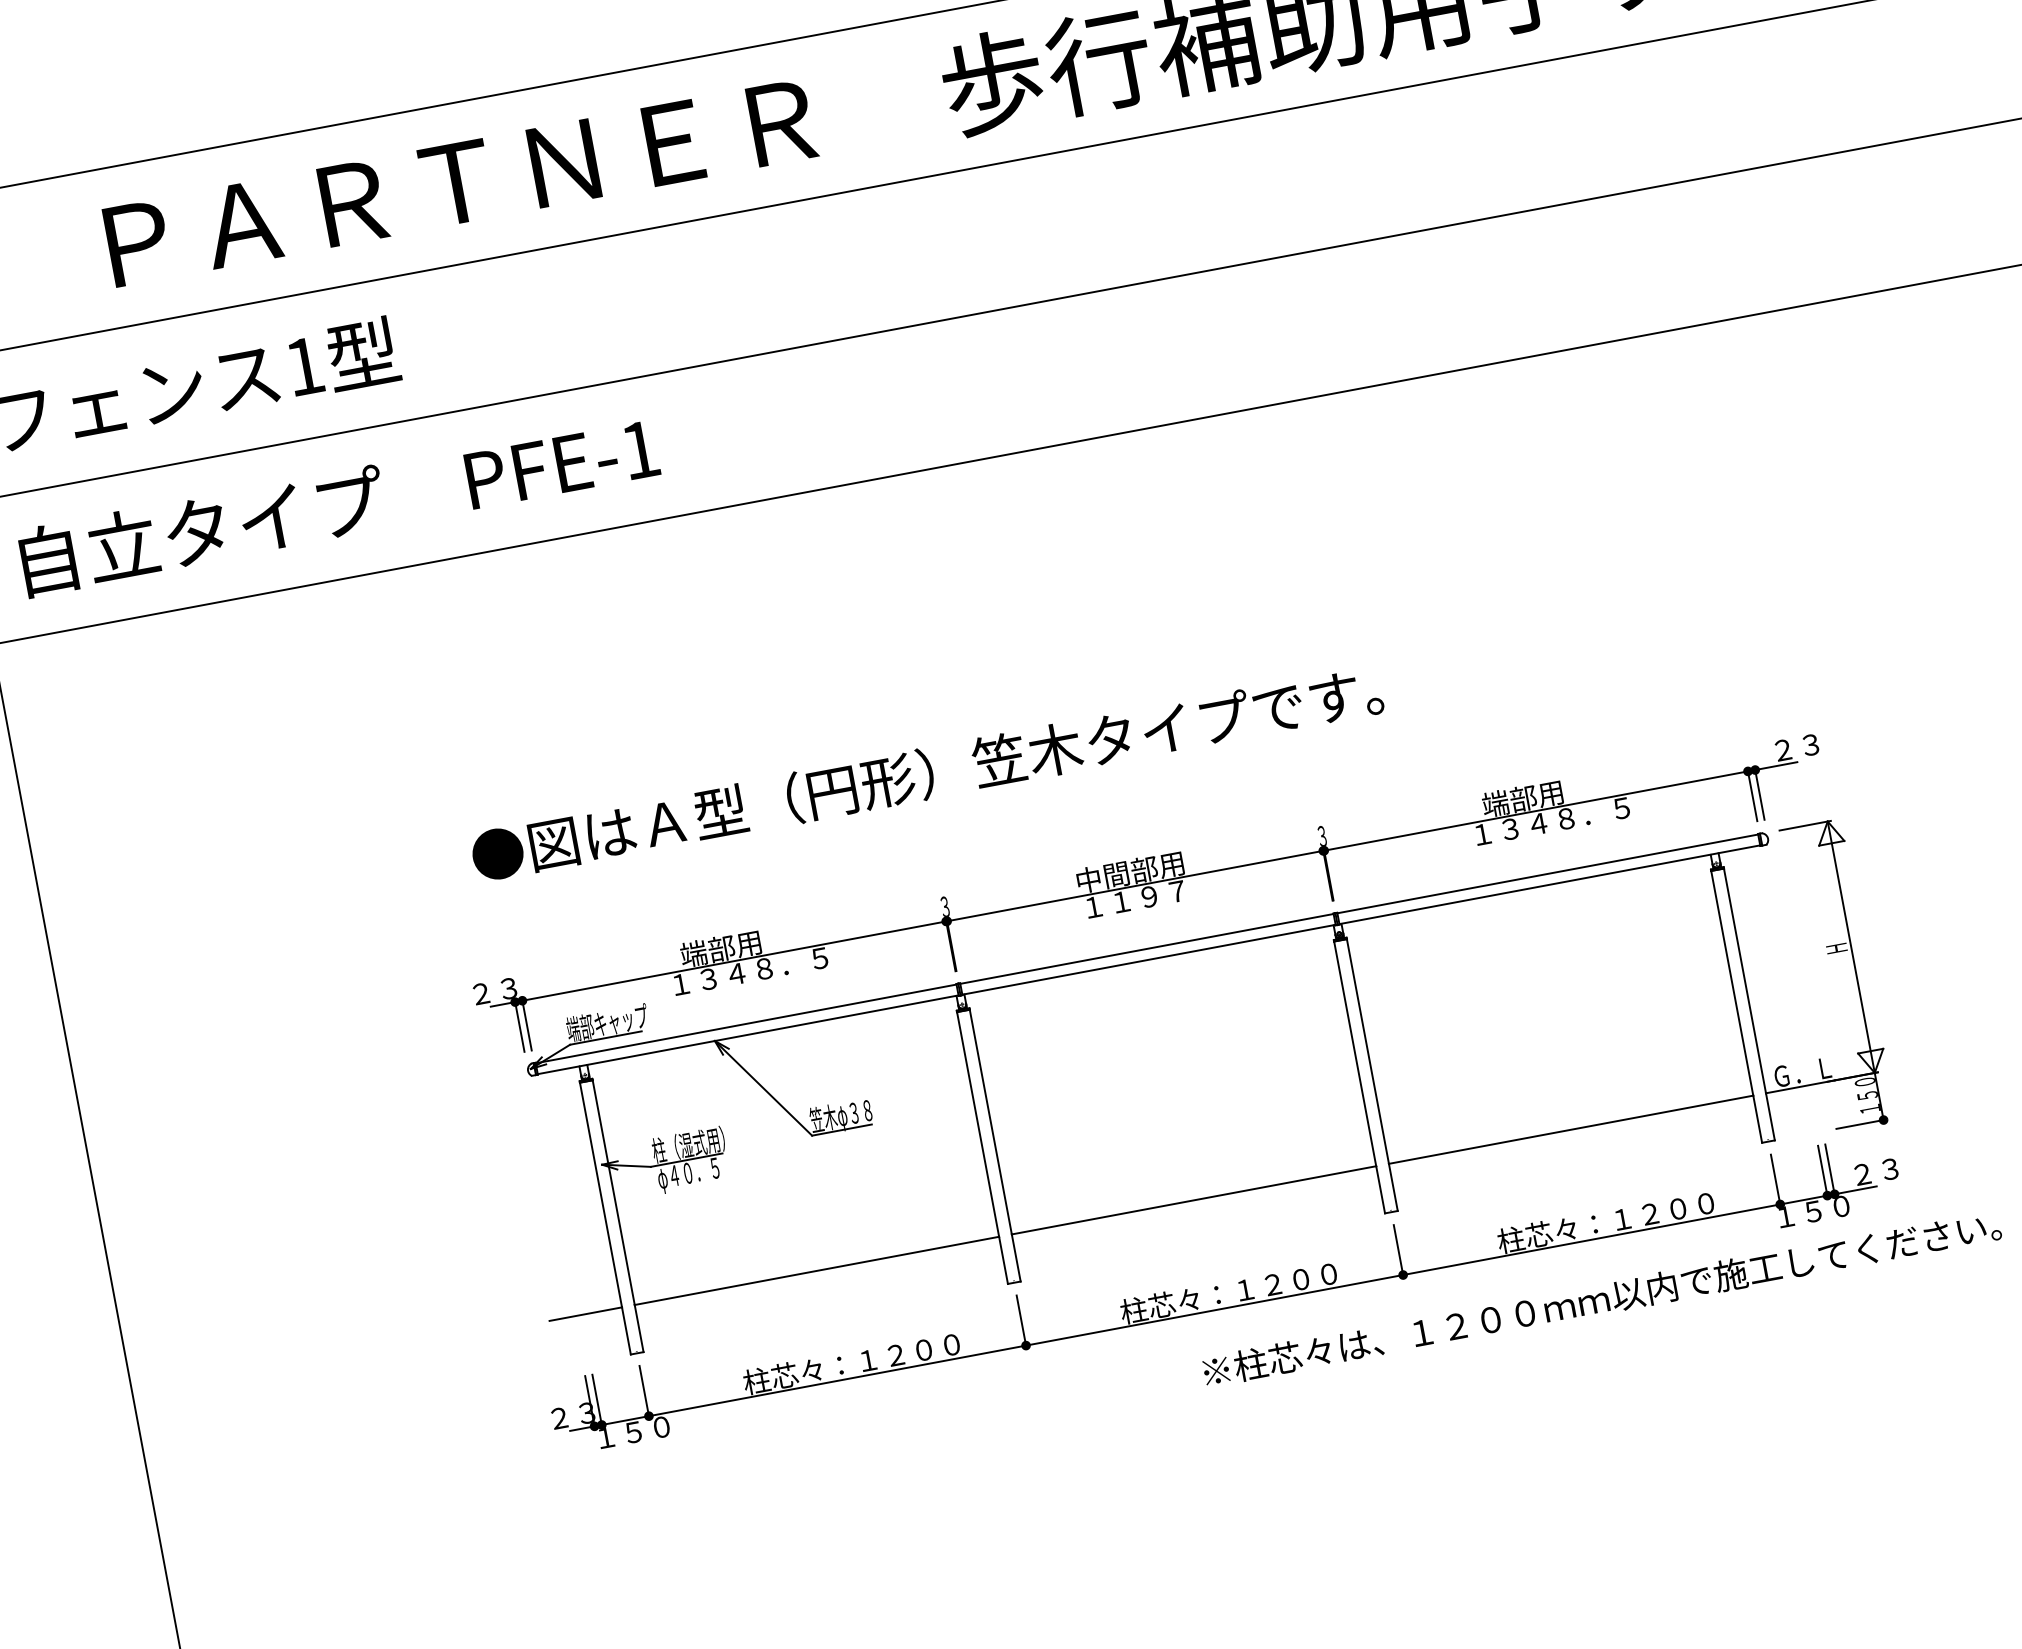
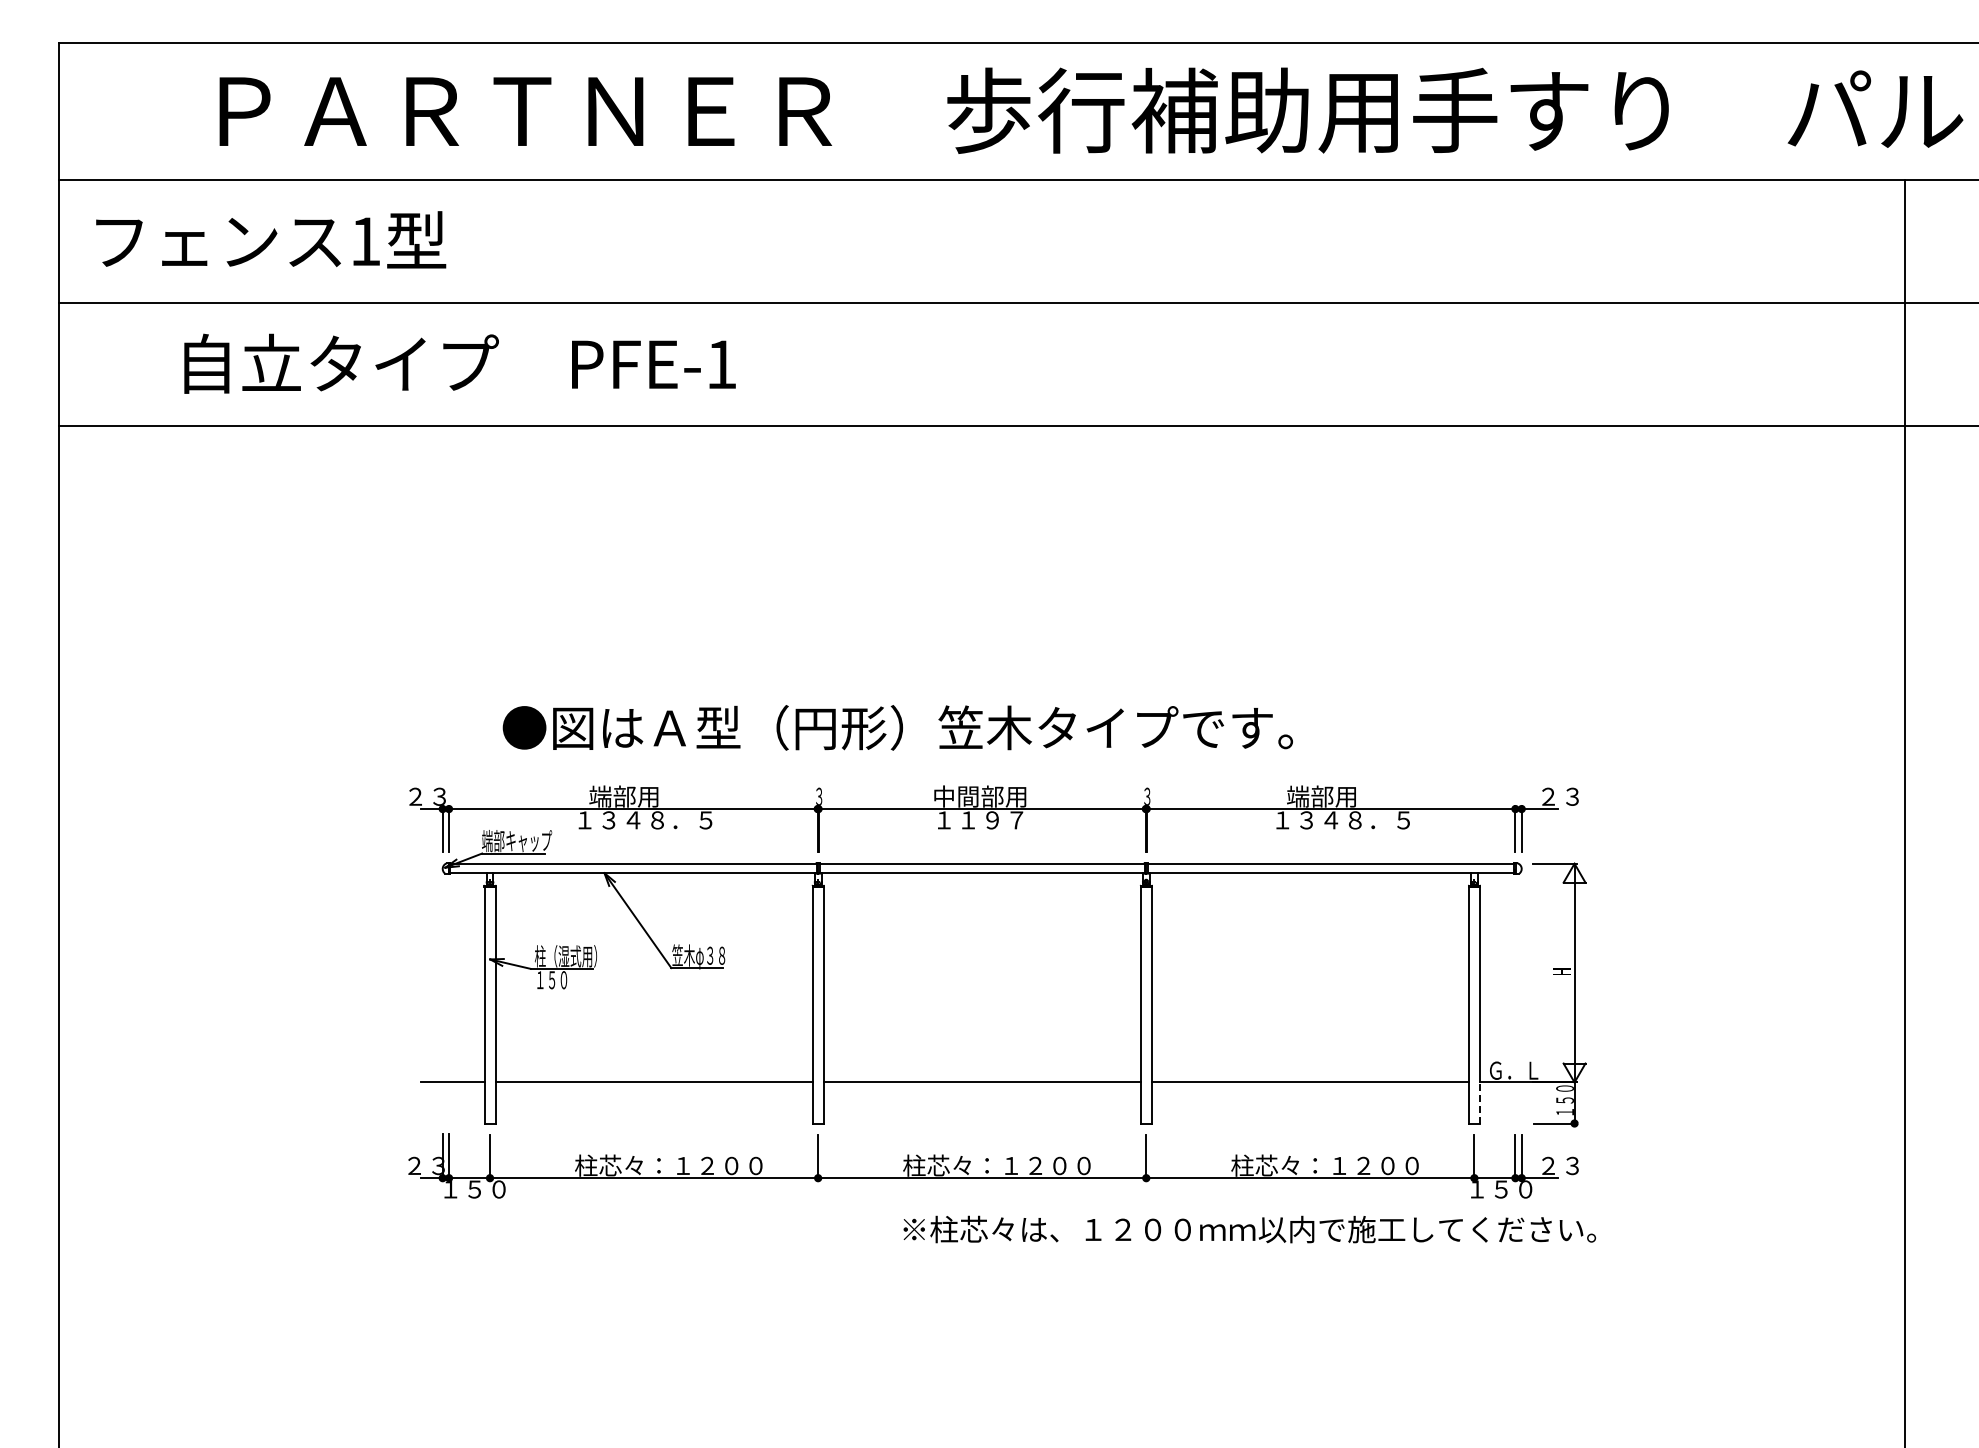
text: (338, 505) -> (459, 363), moved
text: (926, 773) -> (897, 727), moved
line: (1770, 1117) -> (1479, 1103), solid -> dashed
text: (688, 1175) -> (561, 982), φ４０．５ -> １５０
text: (1601, 1298) -> (1249, 1229), moved

